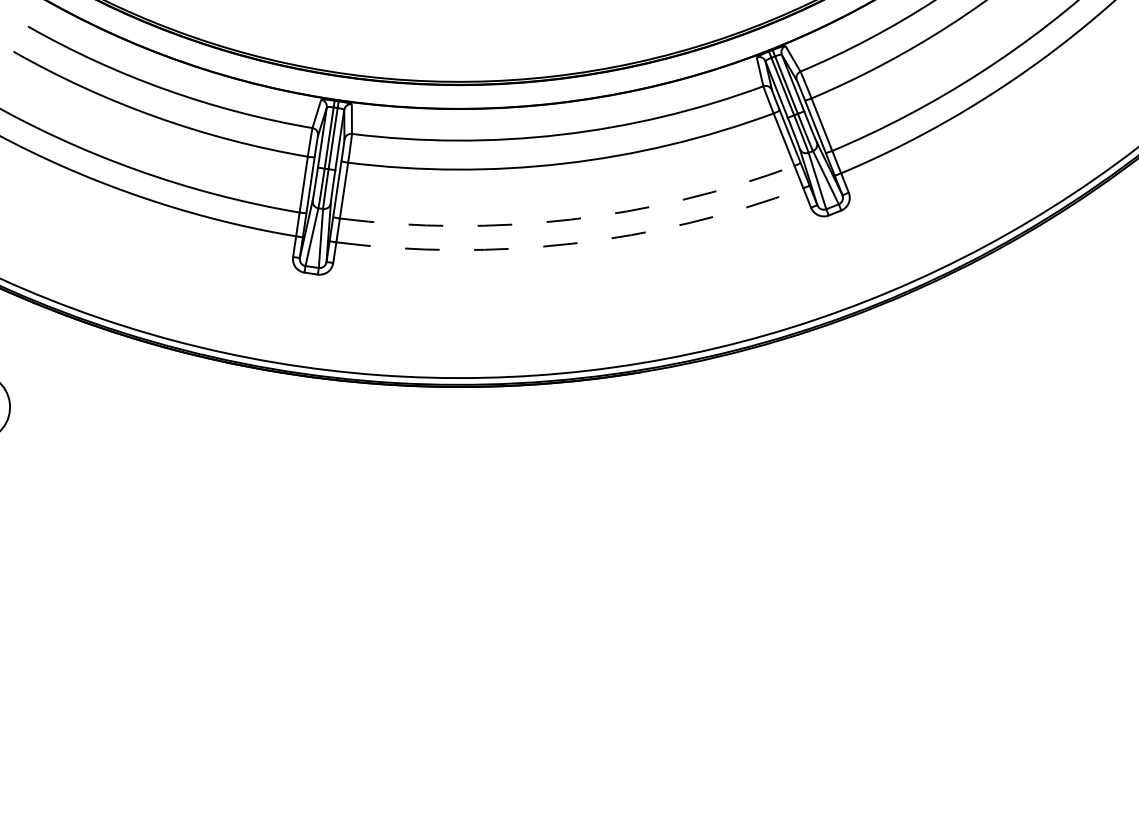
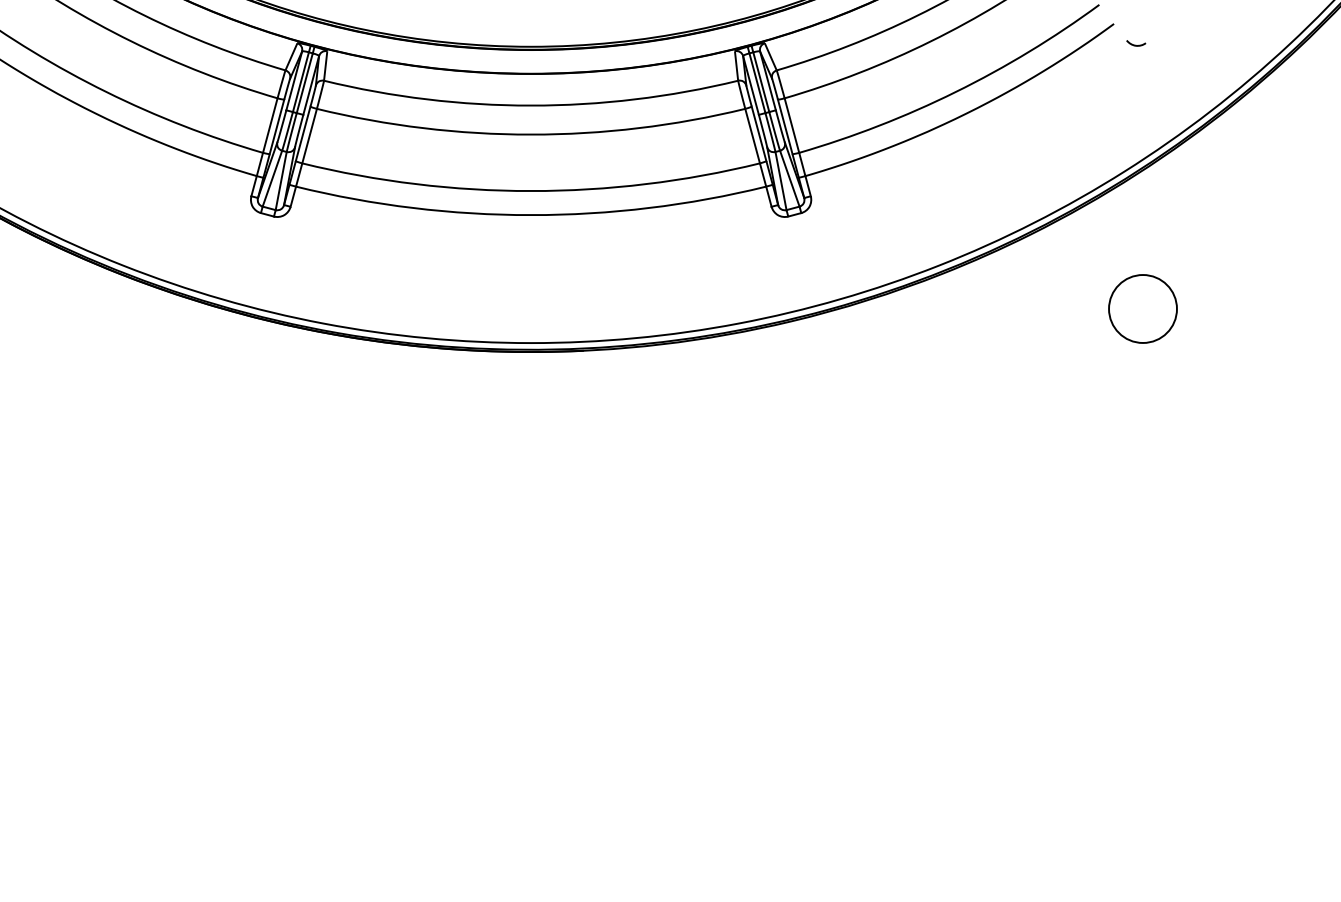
arc: (570, 220) -> (531, 191), dashed -> solid
arc: (573, 243) -> (531, 215), dashed -> solid

